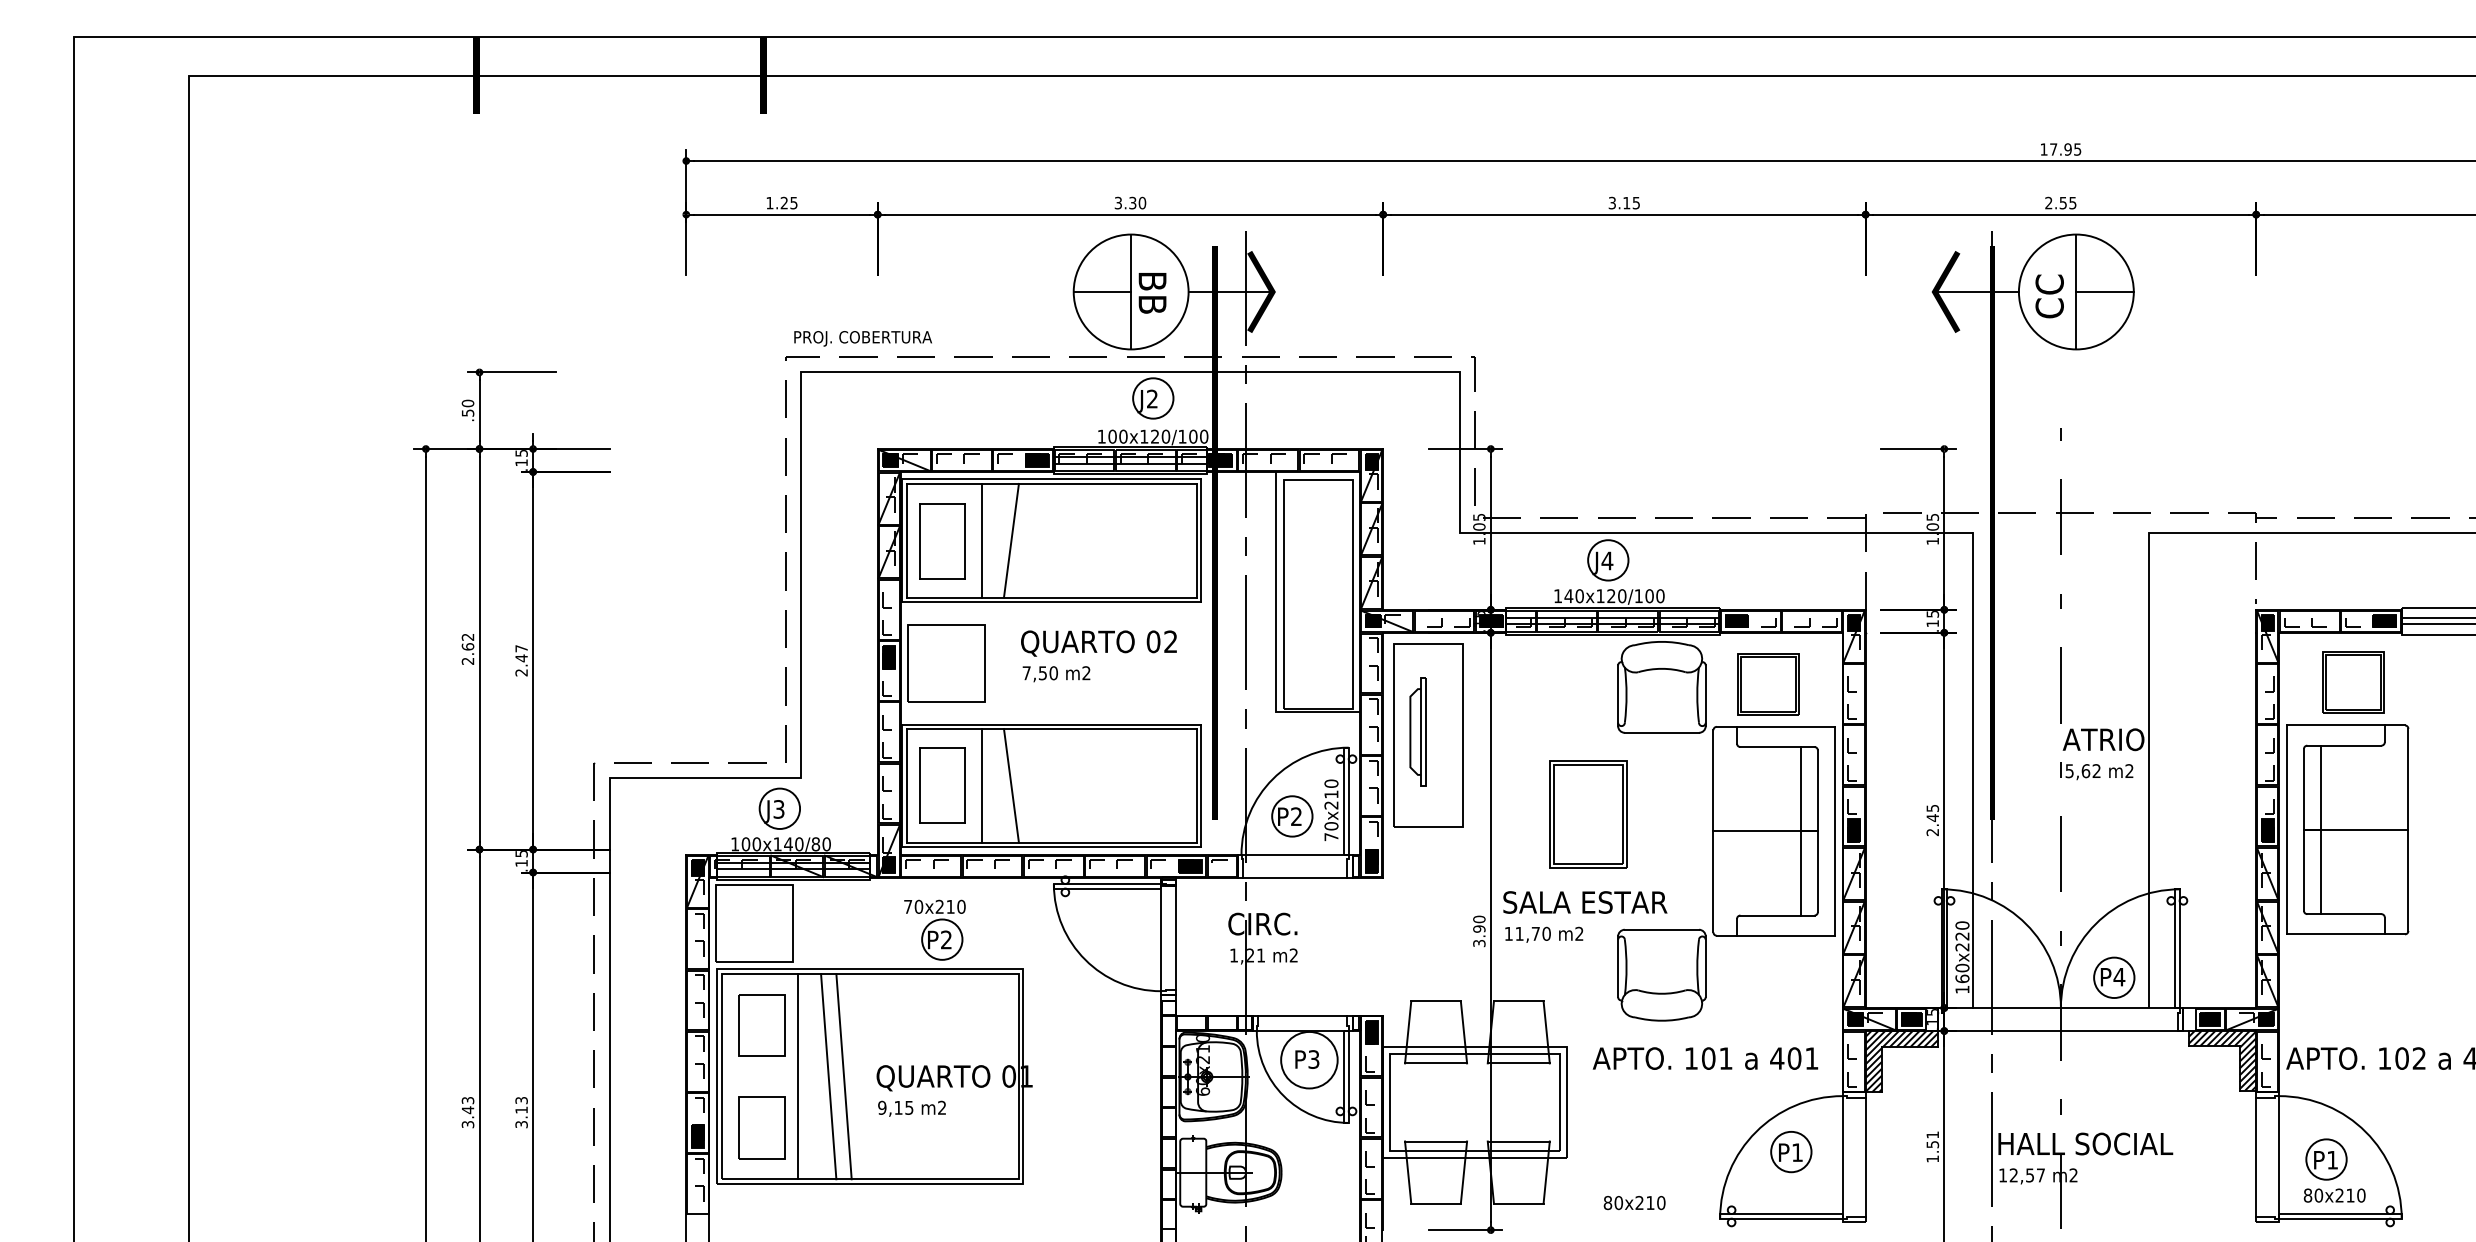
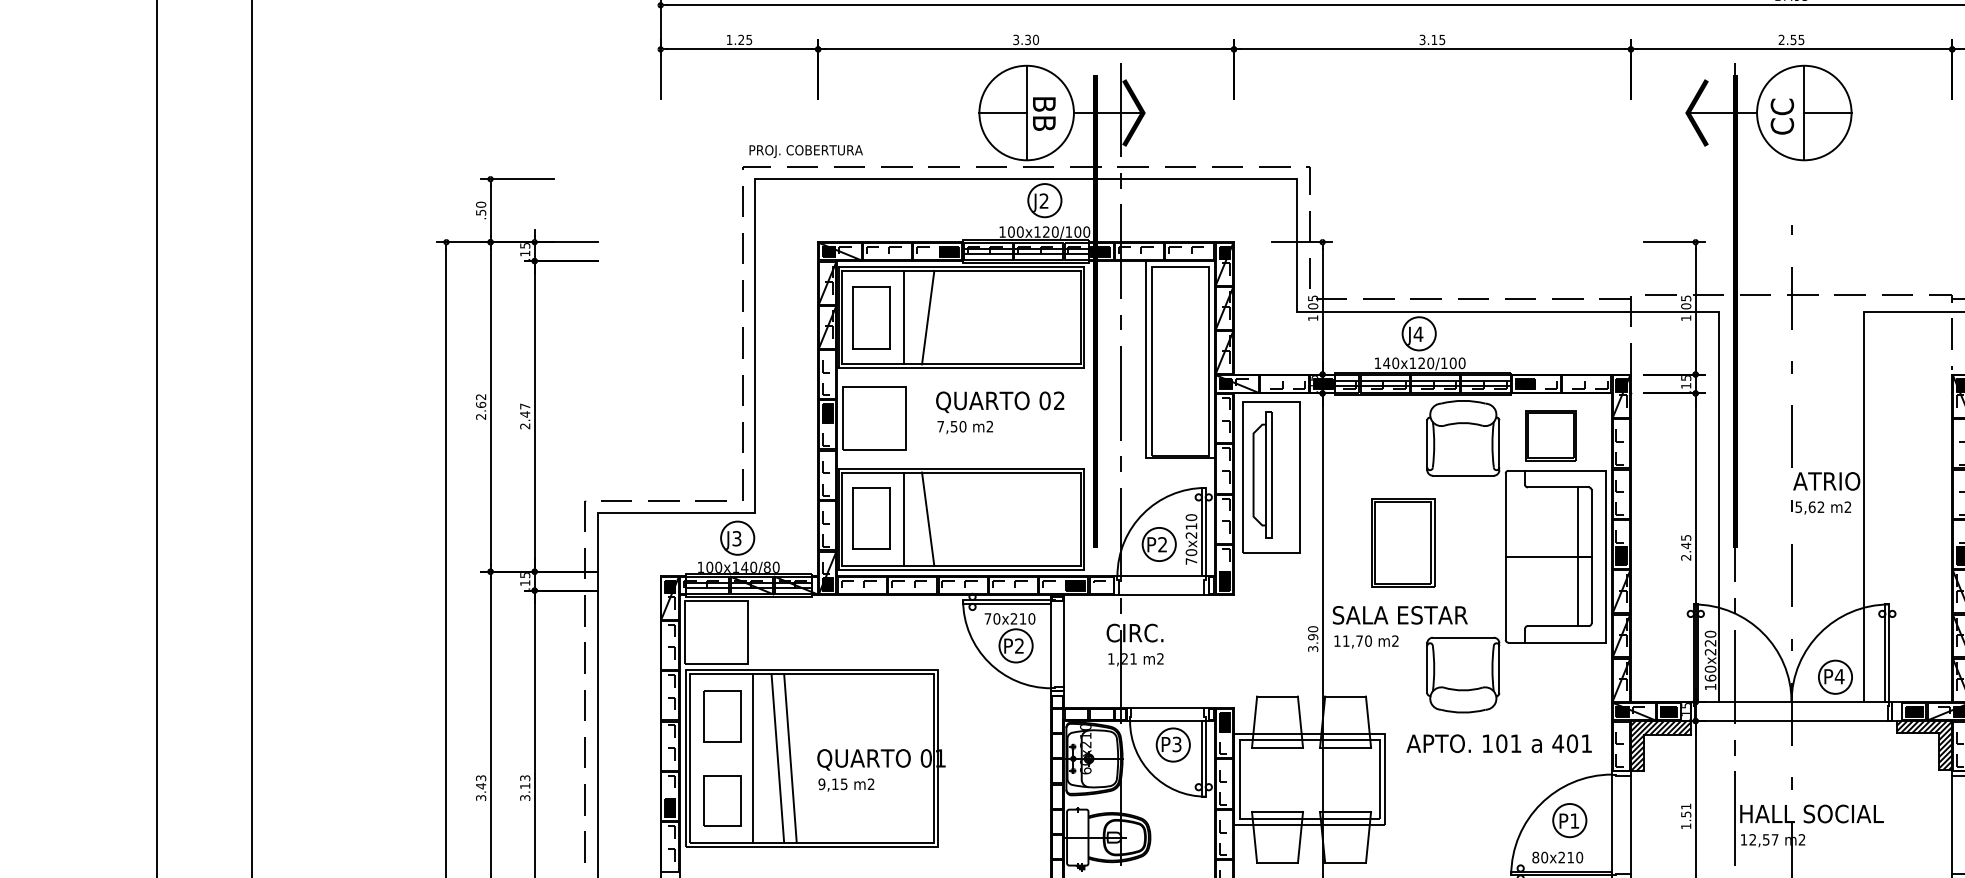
part: (1418, 731) -> (1263, 474), size x1.43
part: (934, 929) -> (1009, 637), moved
circle: (1309, 1060) -> (1173, 745), size x0.71
text: (1634, 1203) -> (1557, 858), moved

